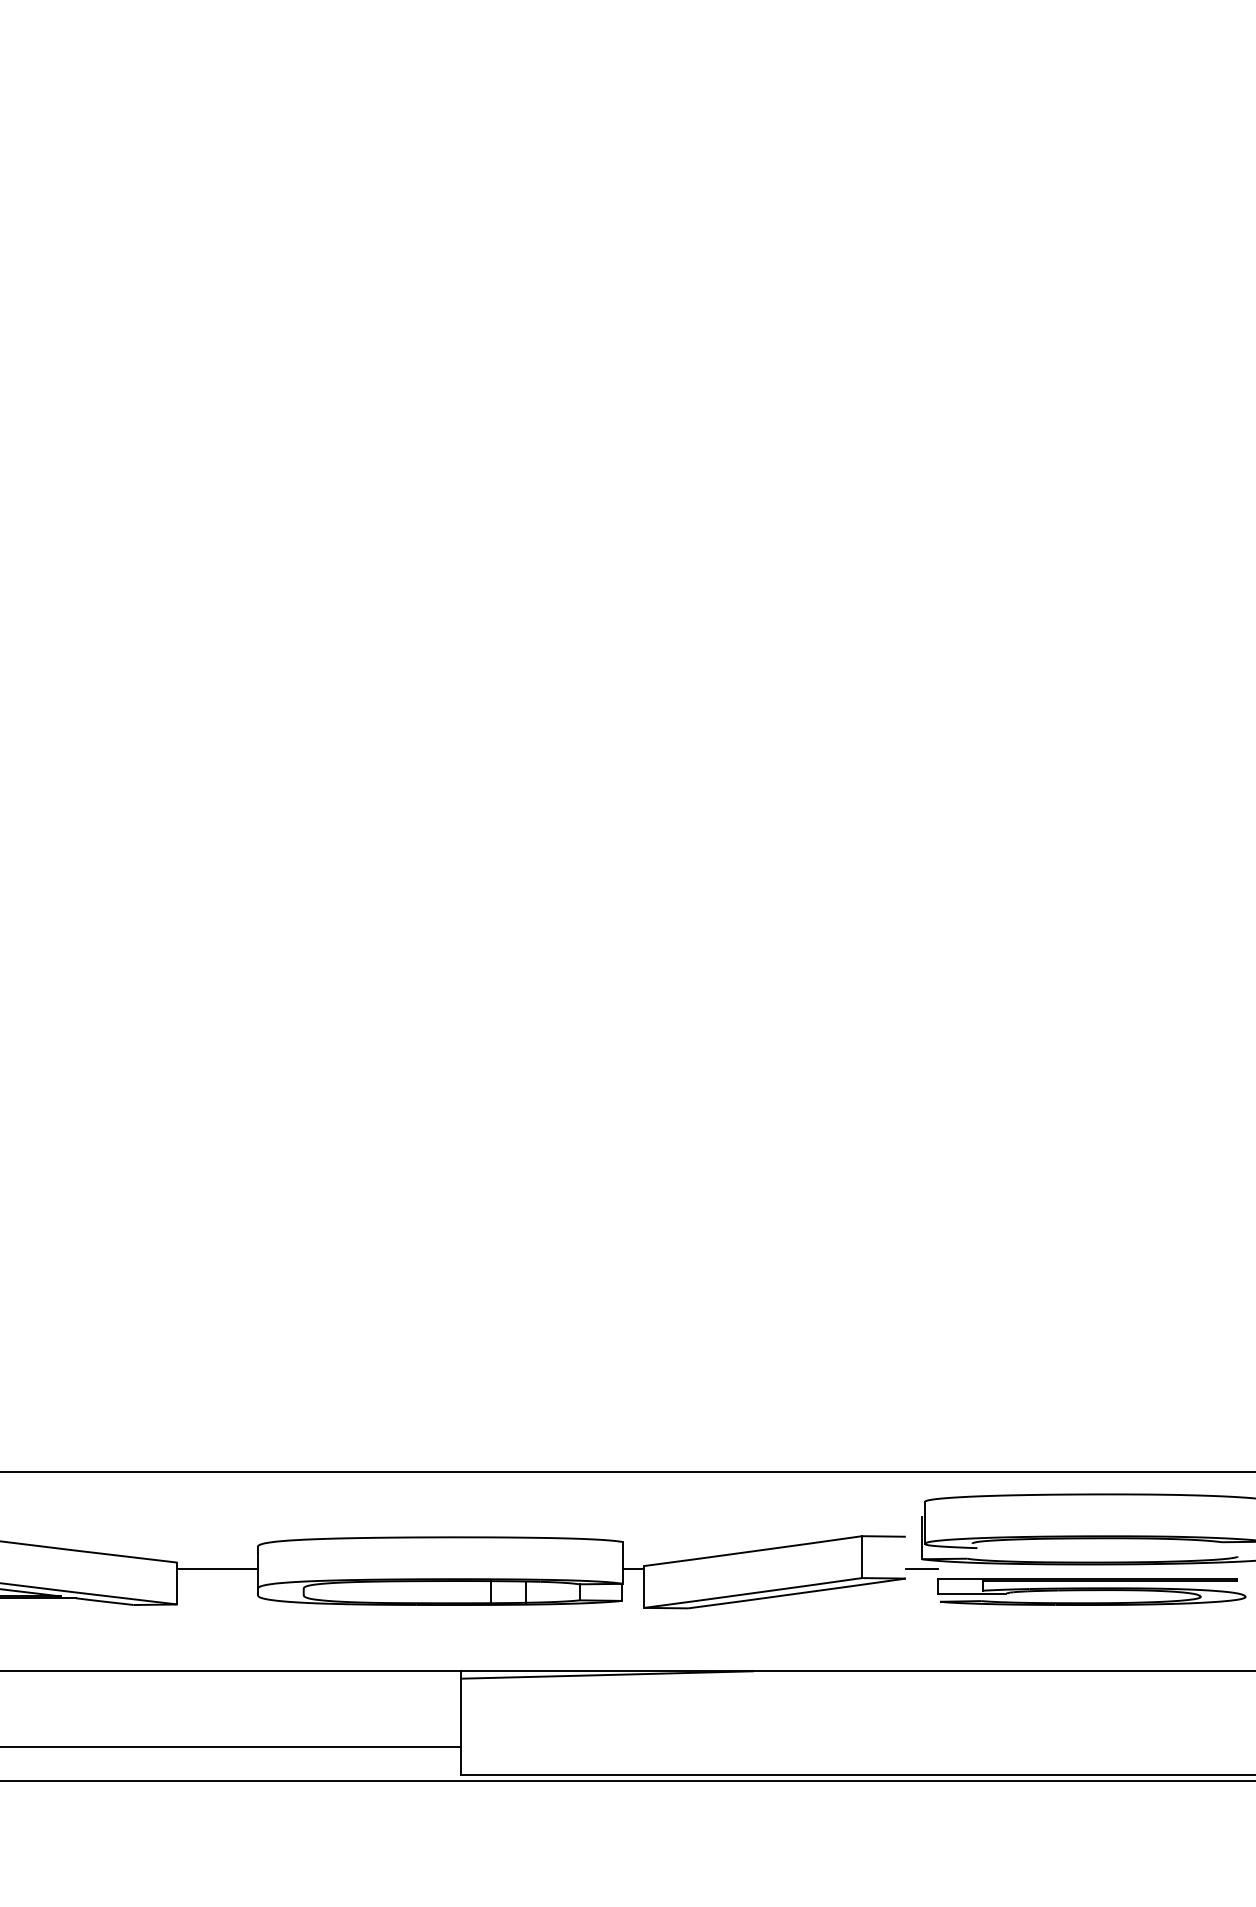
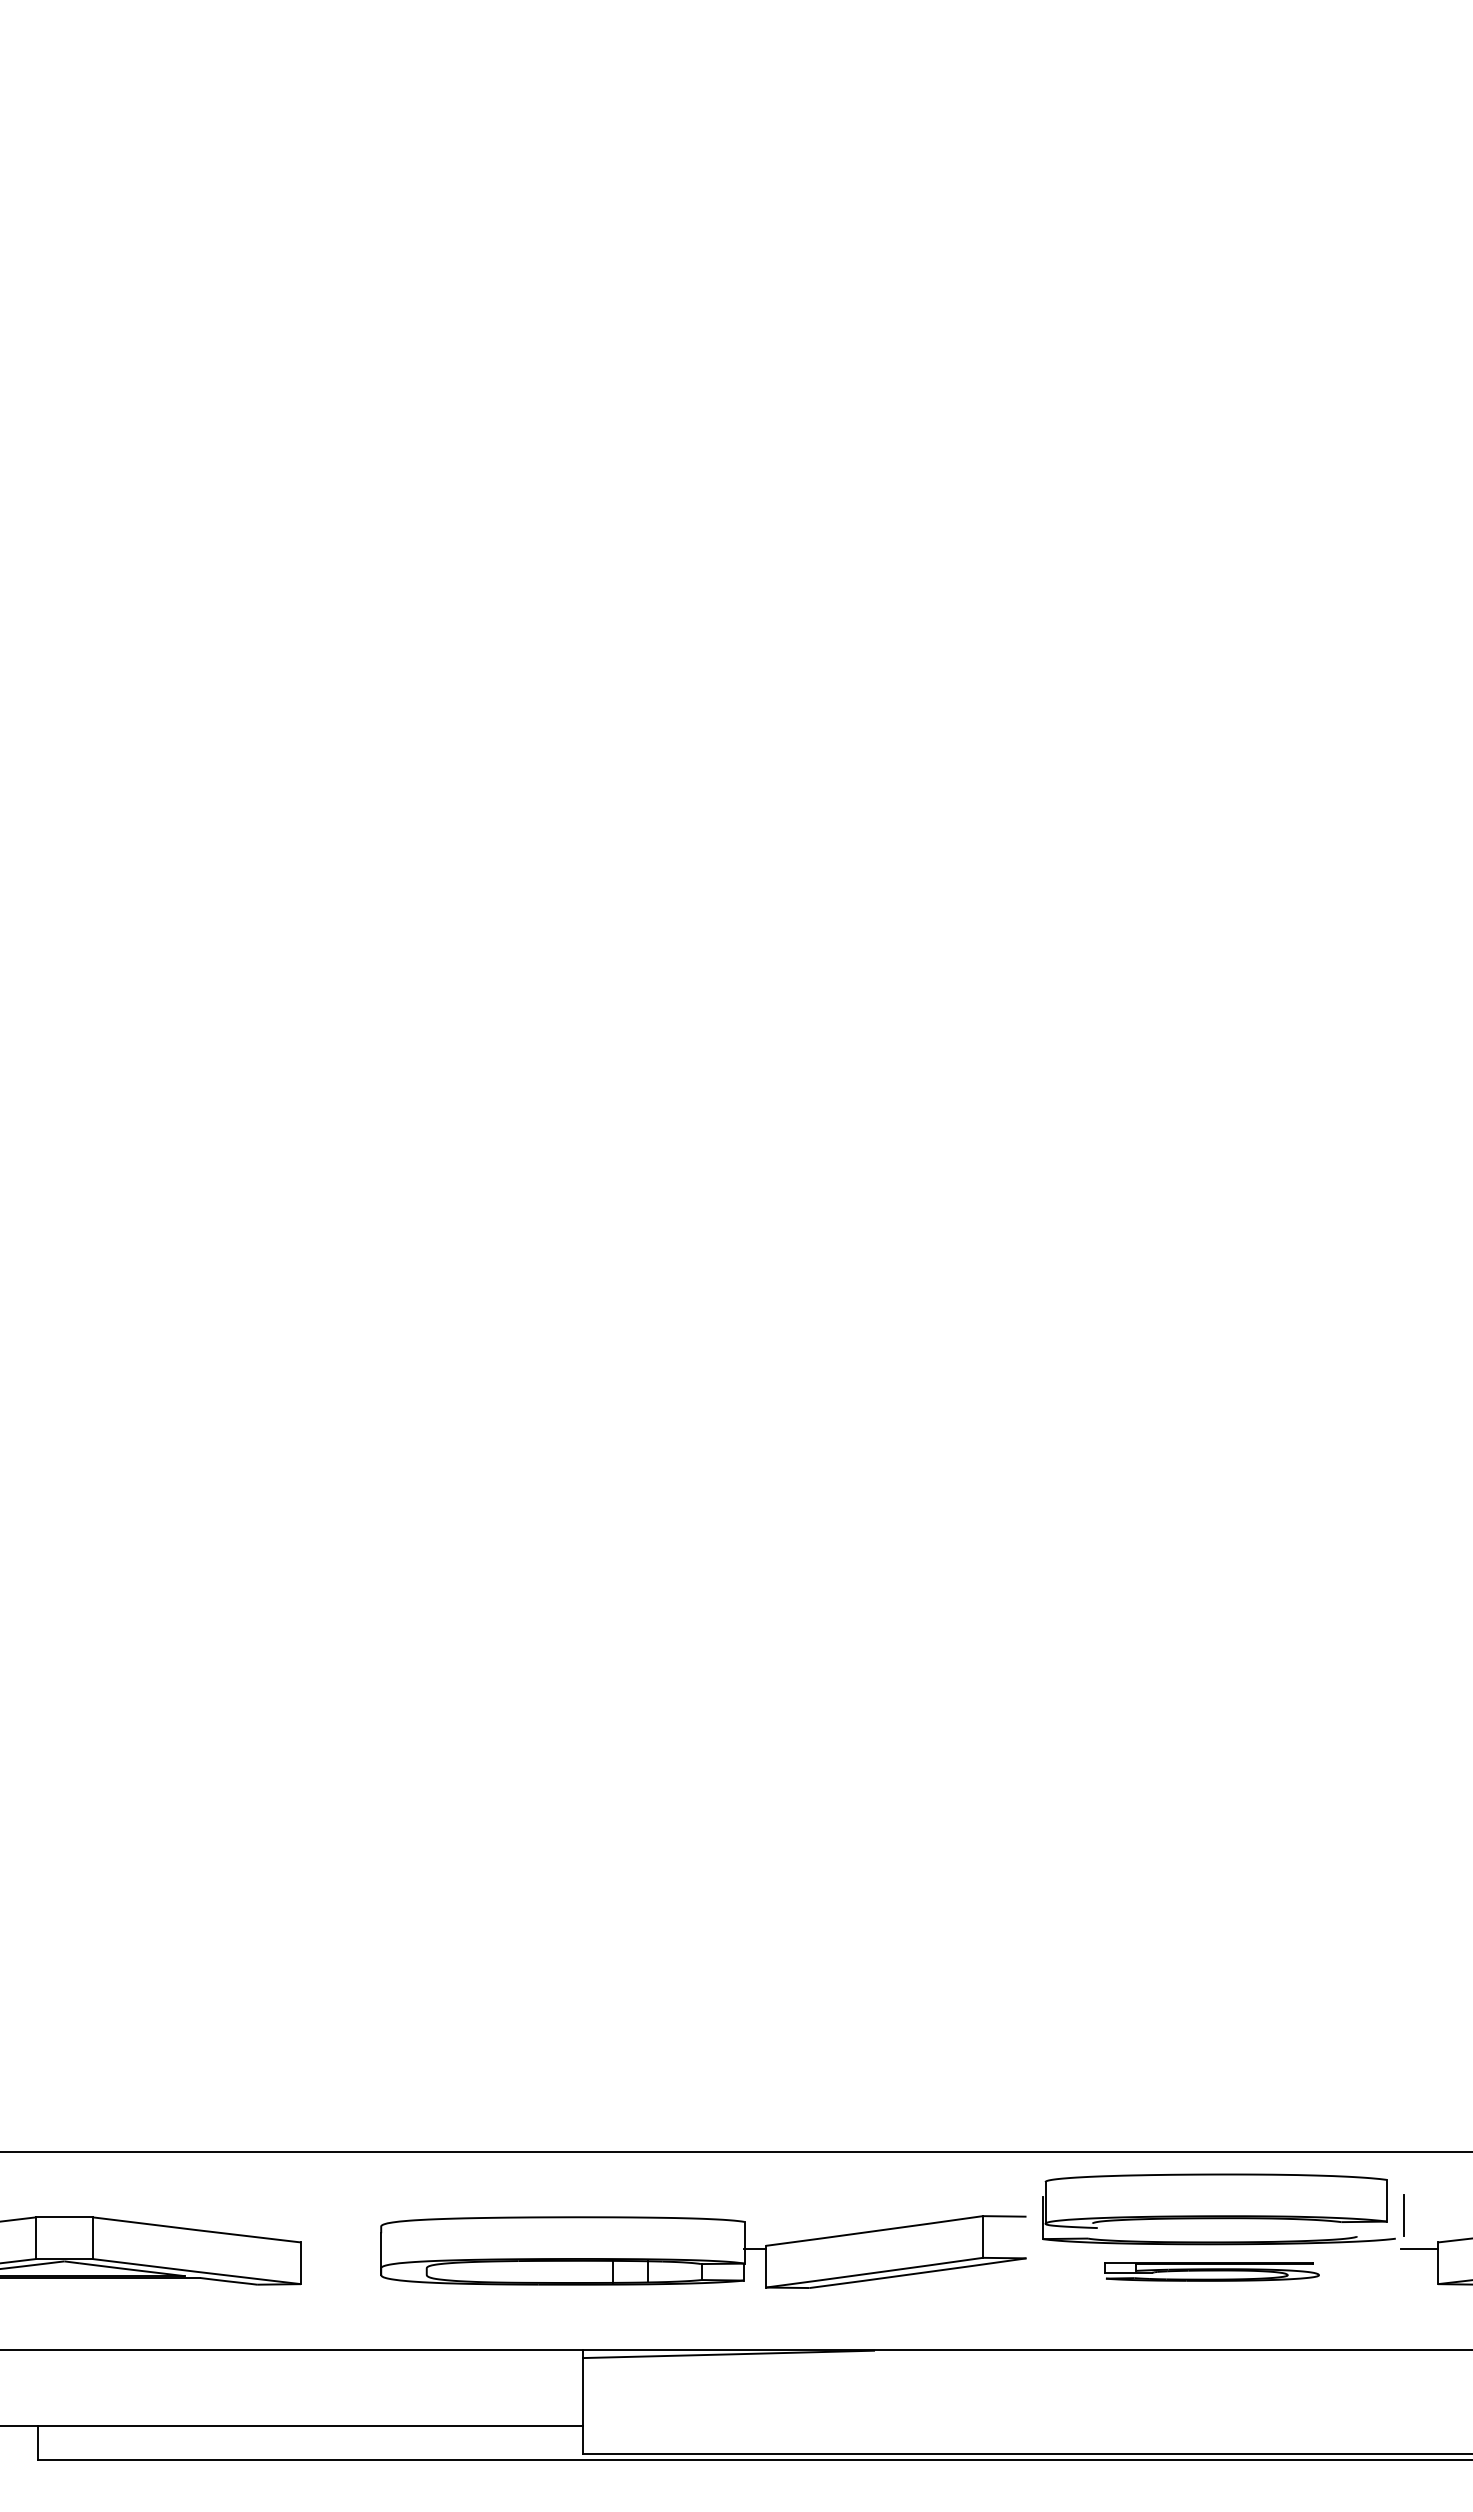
line: (217, 1568) -> (340, 2248), removed
line: (921, 1568) -> (1042, 2248), removed
part: (1091, 1591) -> (1211, 2271), size x0.7

